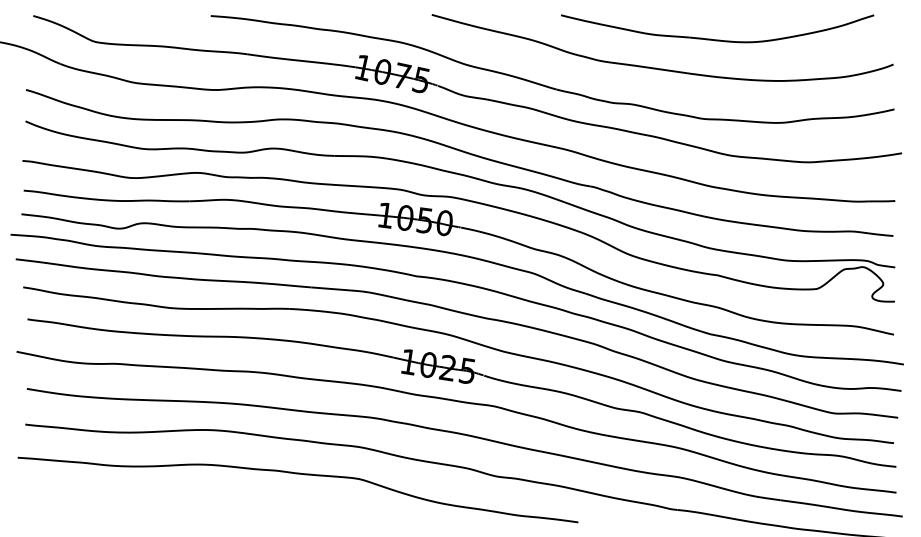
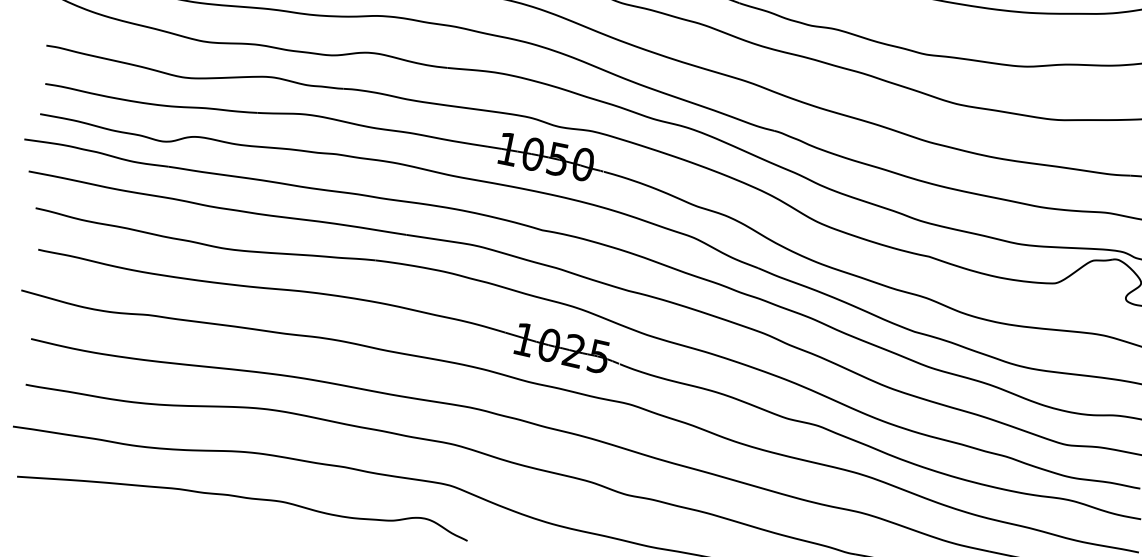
curve: (199, 500) -> (242, 498), added

